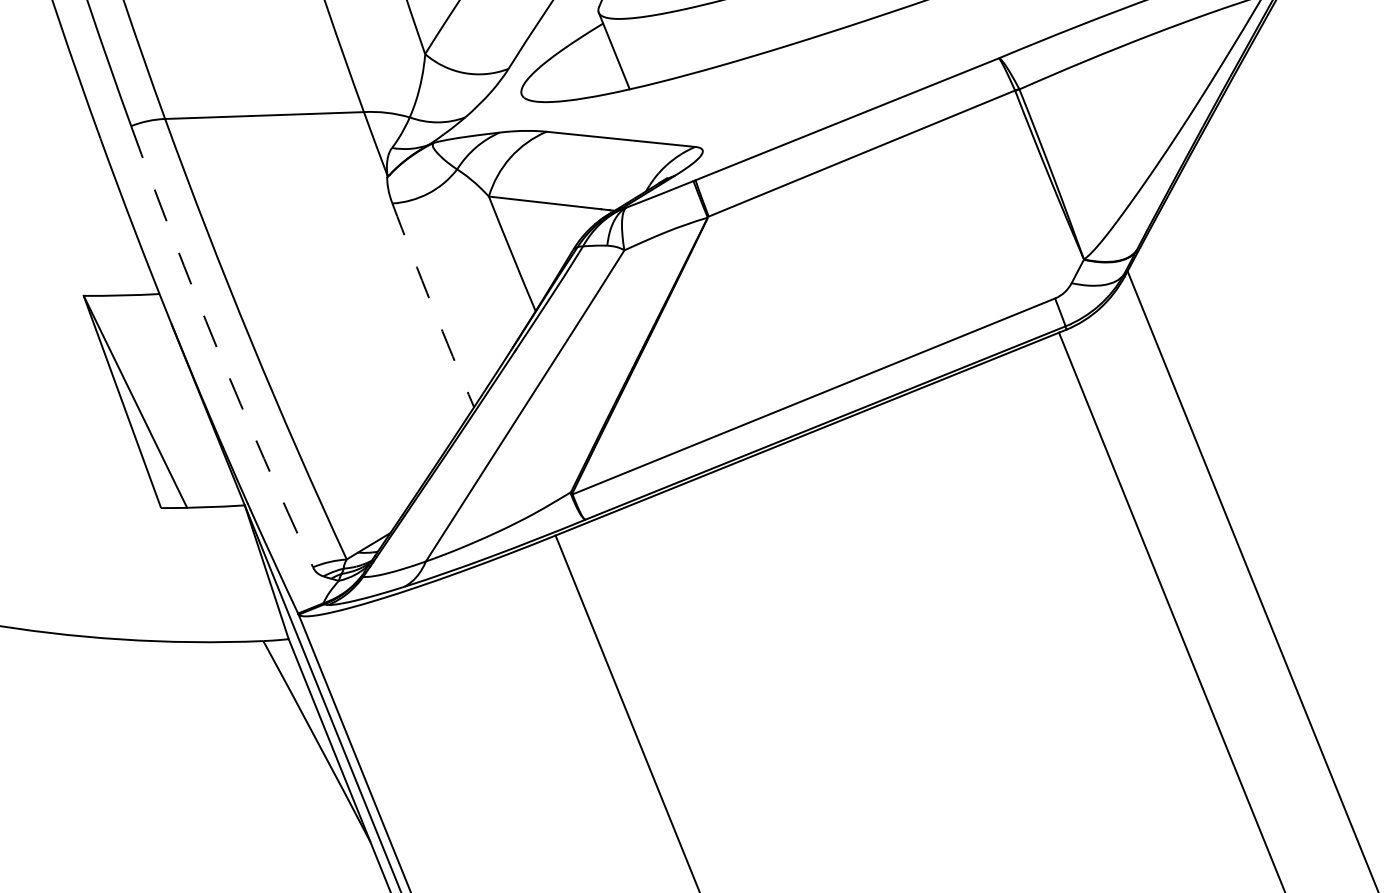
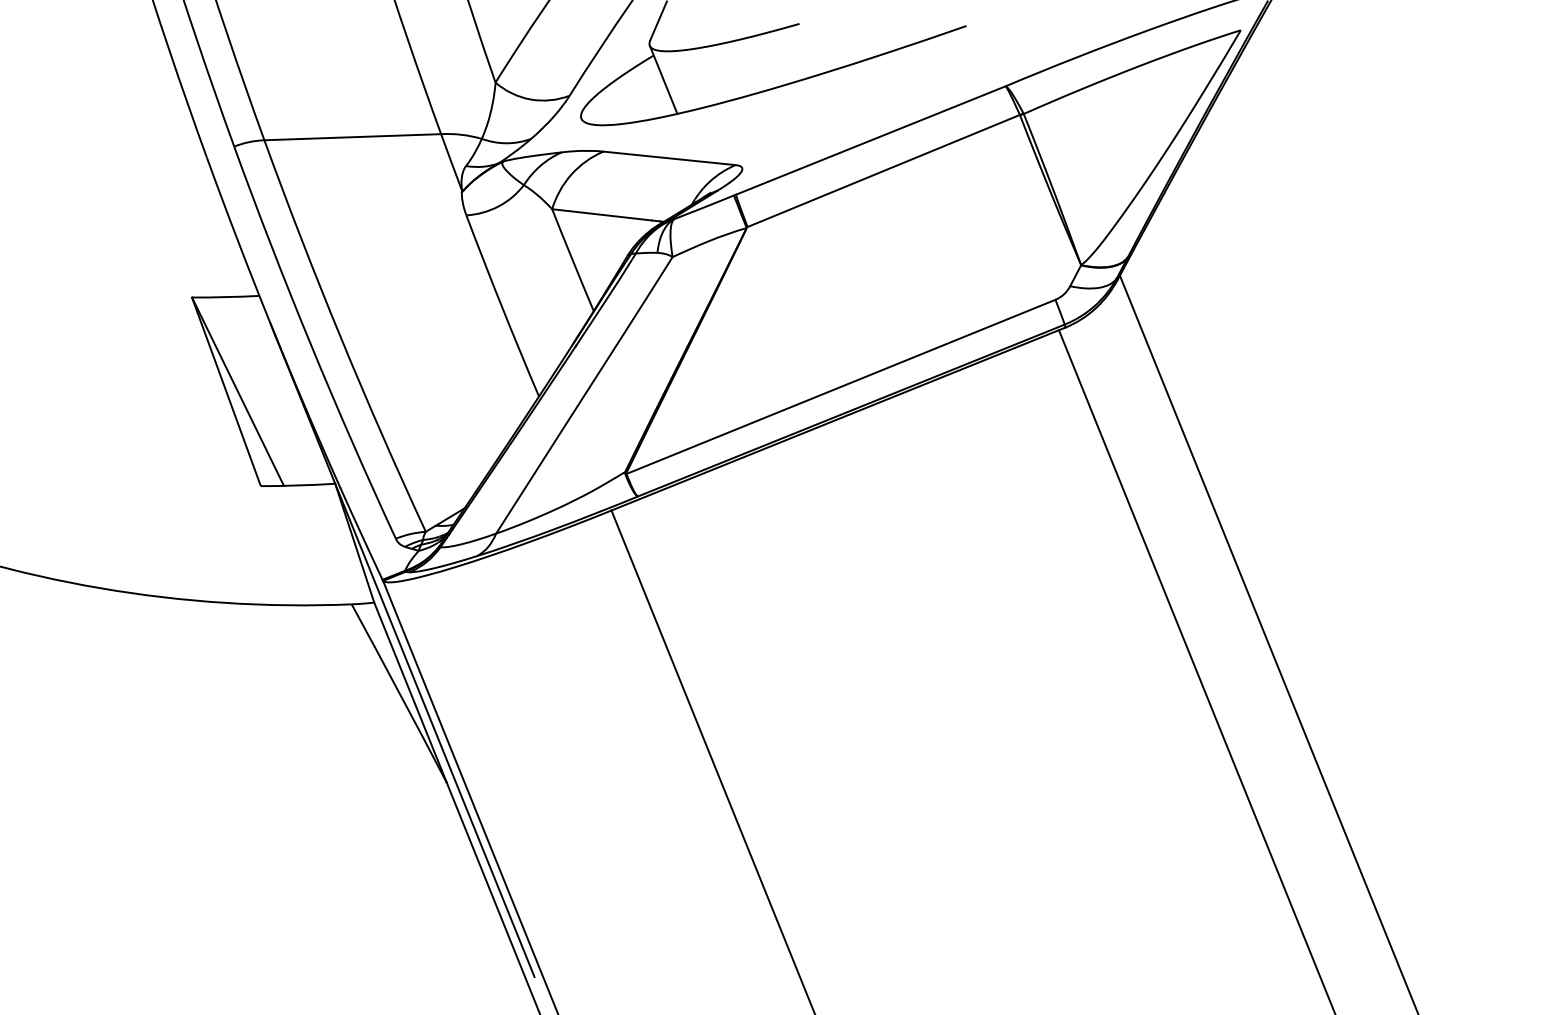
arc: (431, 305) -> (501, 306), dashed -> solid
arc: (217, 348) -> (310, 344), dashed -> solid

